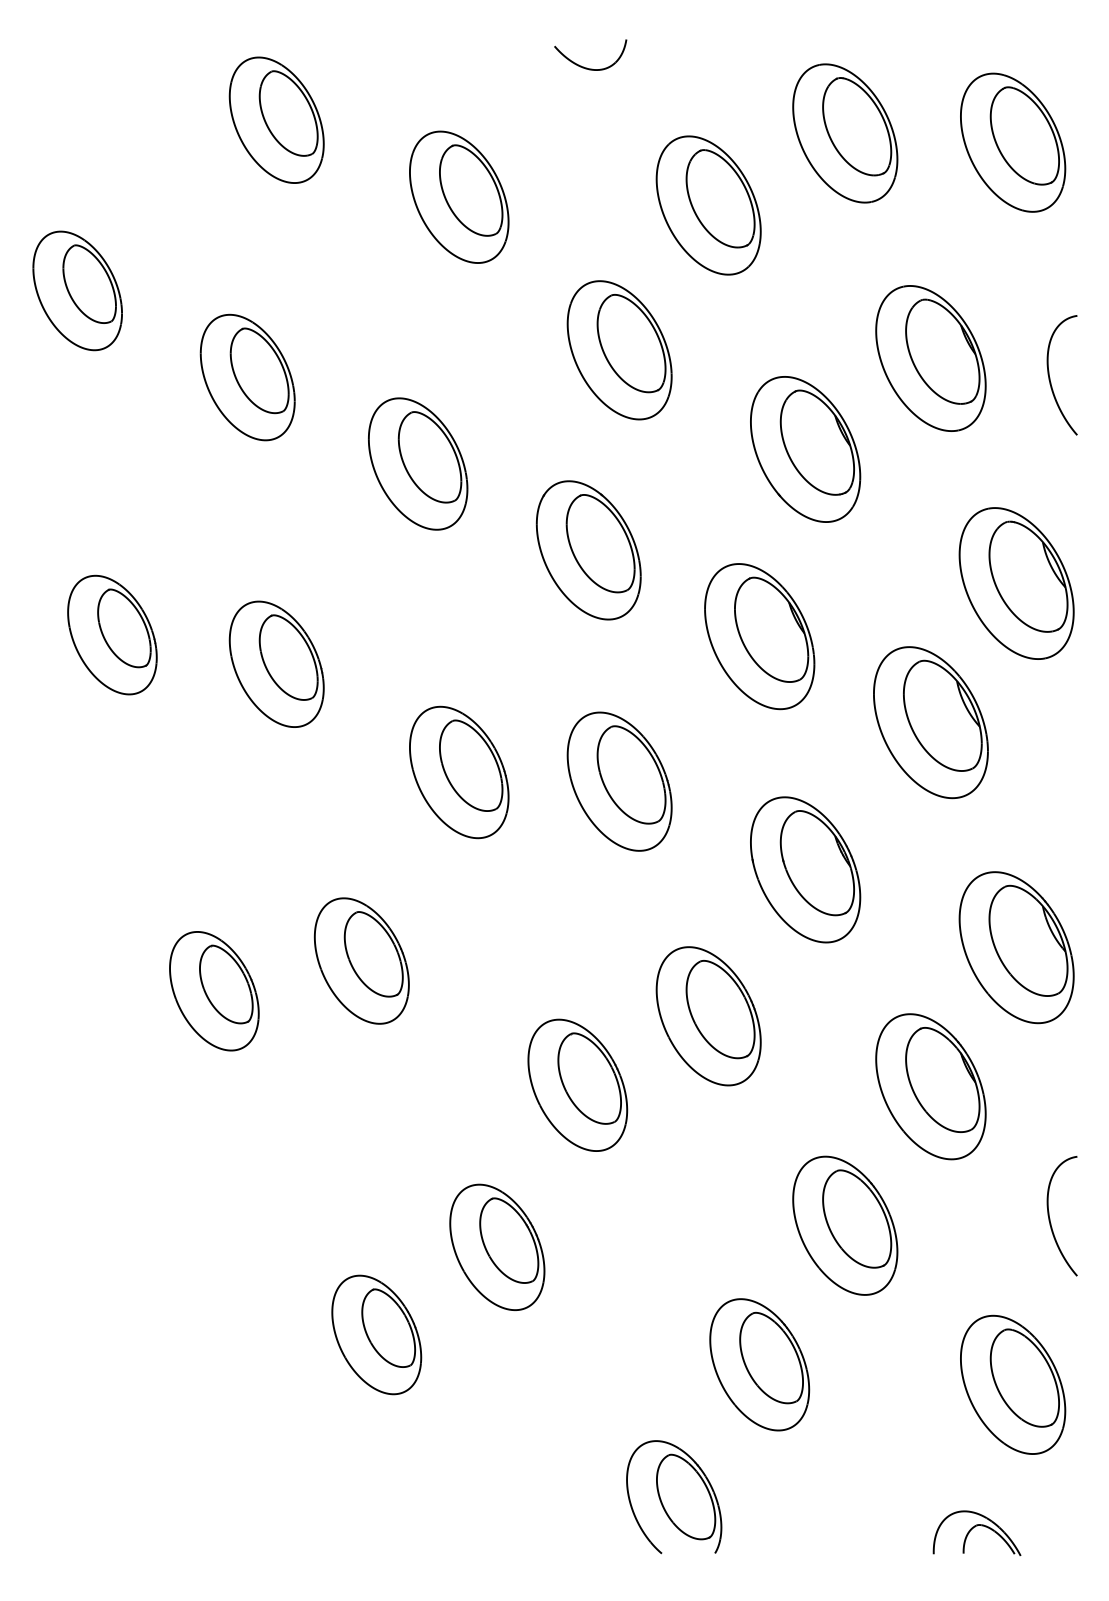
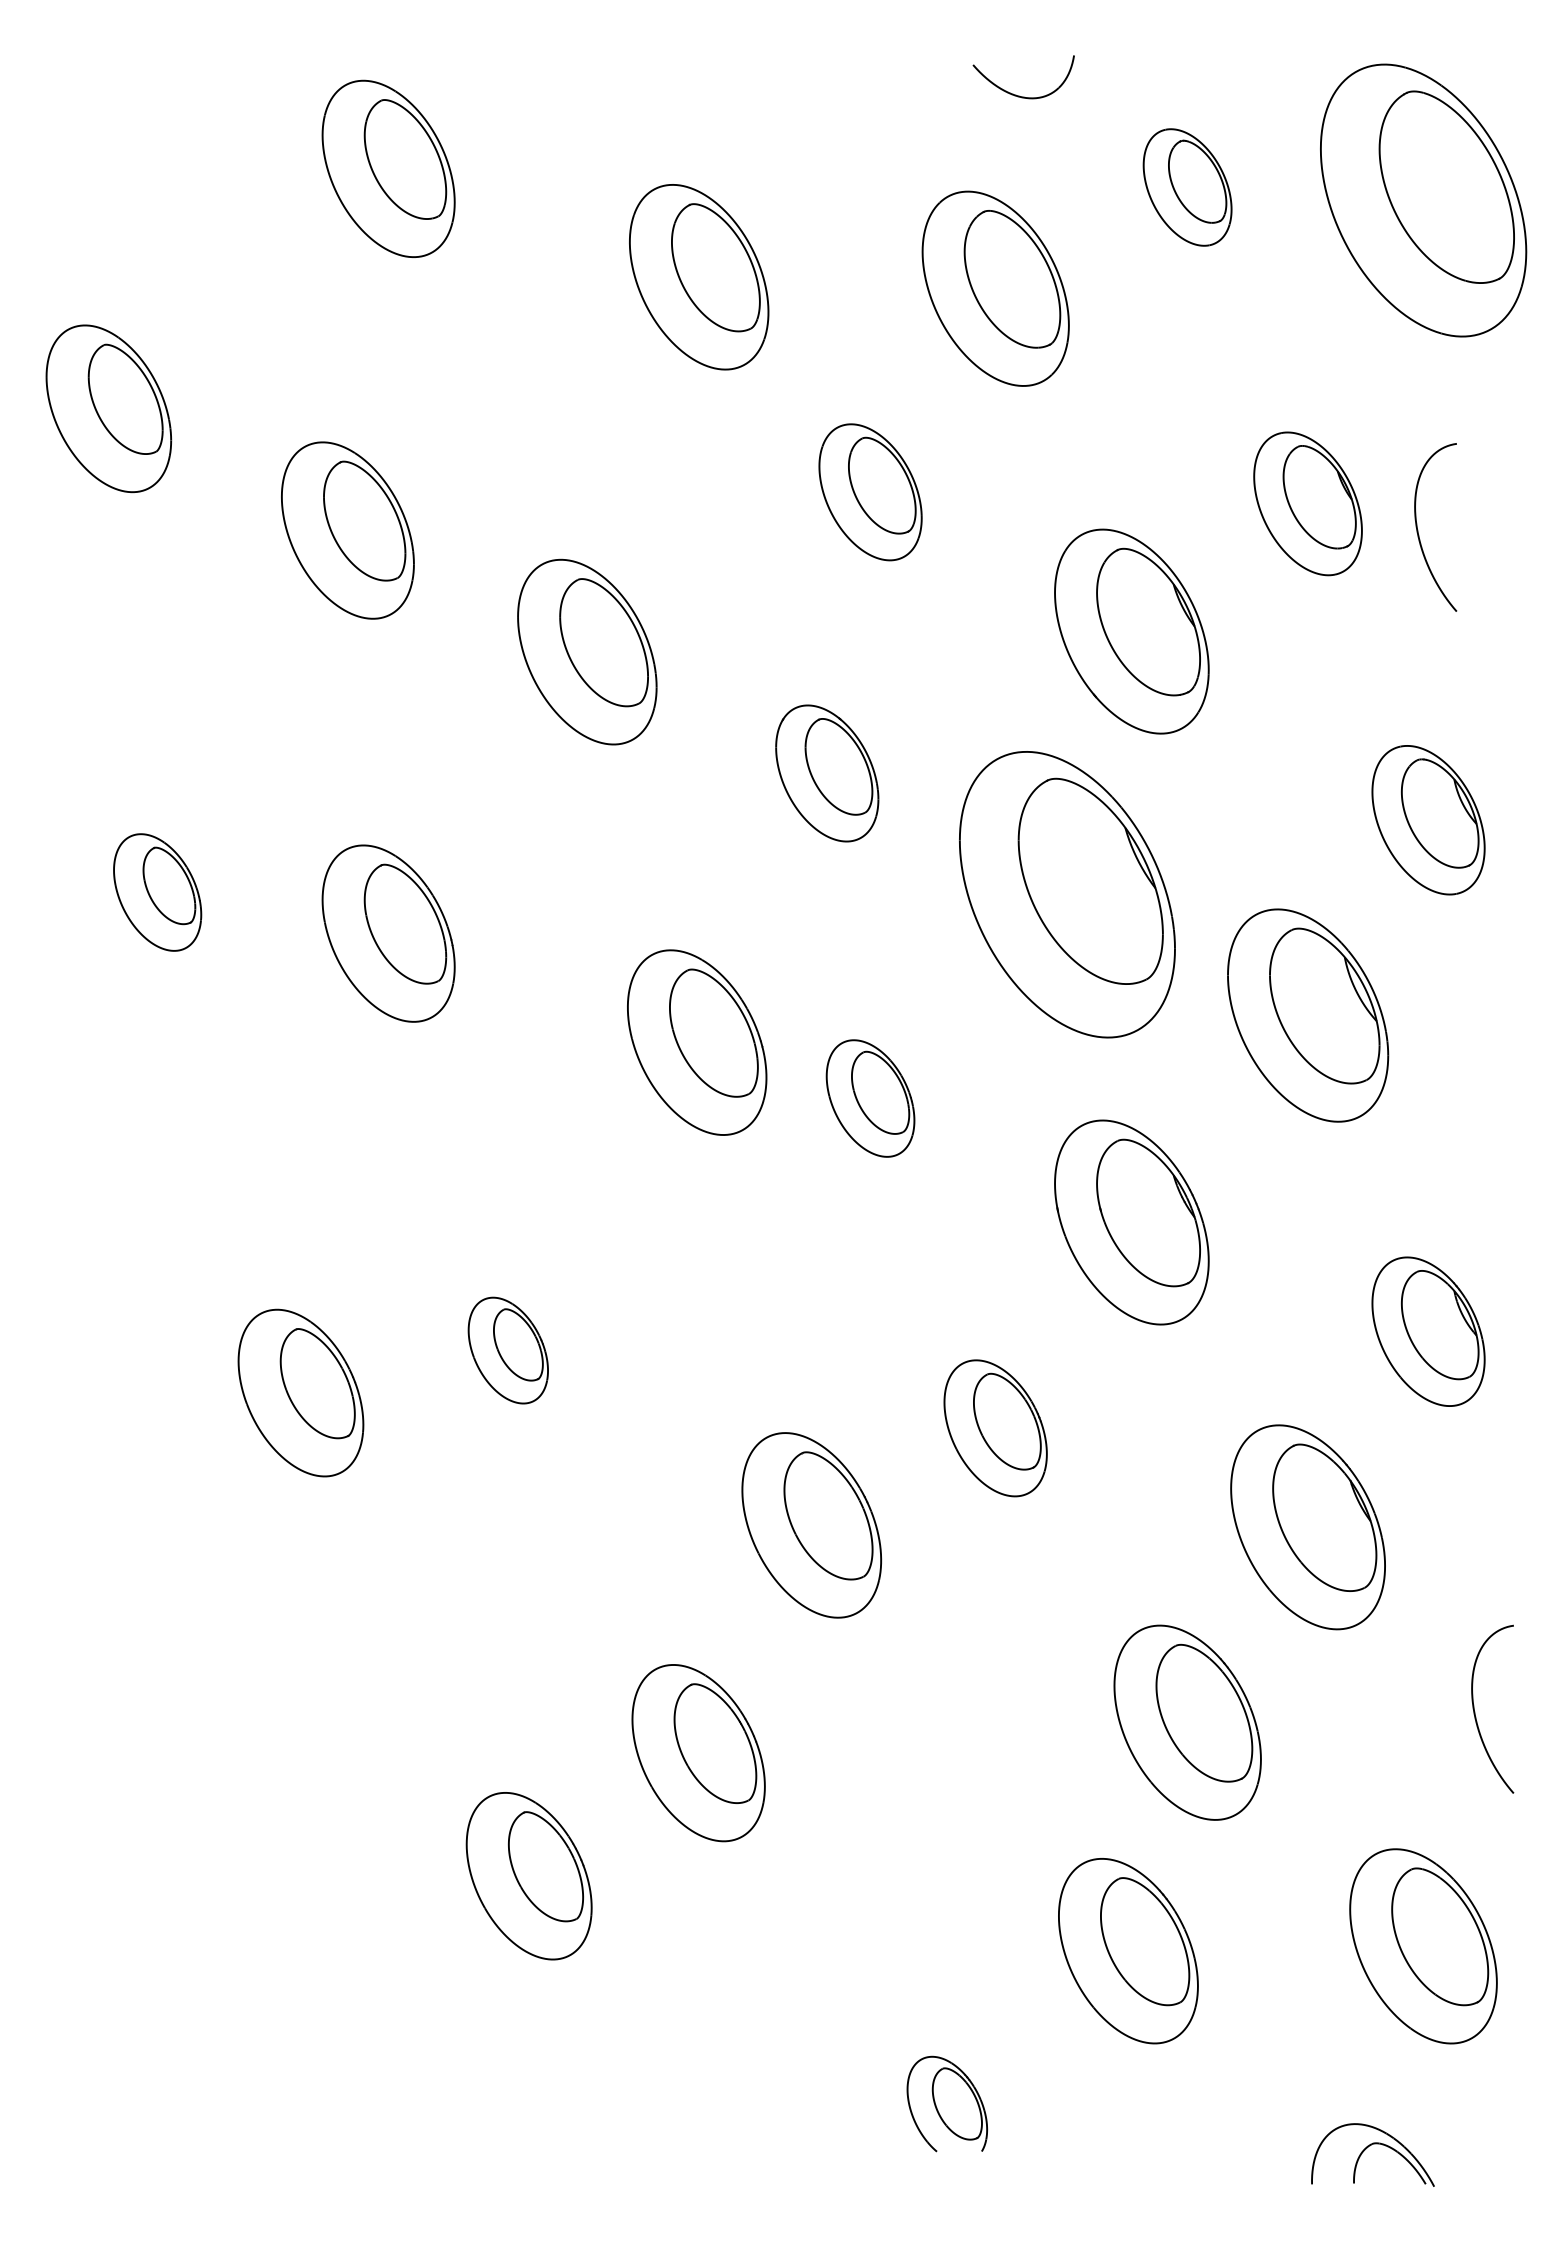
part: (585, 67) -> (1016, 94), moved
part: (845, 133) -> (1187, 187), size x0.6
part: (1013, 142) -> (1423, 200), size x1.4
part: (459, 197) -> (699, 277), moved
part: (619, 350) -> (870, 492), size x0.7
part: (930, 358) -> (1307, 503), size x0.7
curve: (1050, 377) -> (1418, 530), moved
part: (589, 550) -> (827, 773), size x0.7
part: (1016, 583) -> (1428, 820), size x0.7
part: (112, 635) -> (157, 892), size x0.7
part: (759, 636) -> (1067, 894), size x1.4
part: (459, 772) -> (697, 1042), moved
part: (619, 781) -> (870, 1098), size x0.6
part: (1016, 947) -> (1428, 1331), size x0.7
part: (362, 960) -> (508, 1350), size x0.6
part: (708, 1016) -> (995, 1428), size x0.7
part: (759, 1365) -> (1128, 1951), moved
part: (674, 1496) -> (947, 2103), size x0.6

